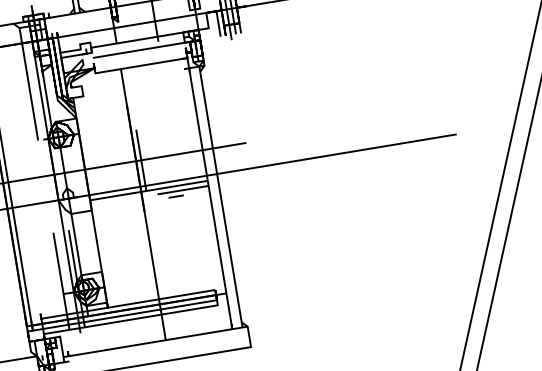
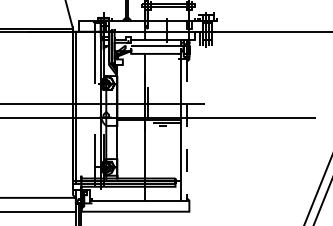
line: (220, 197) -> (186, 130), solid -> dashed

